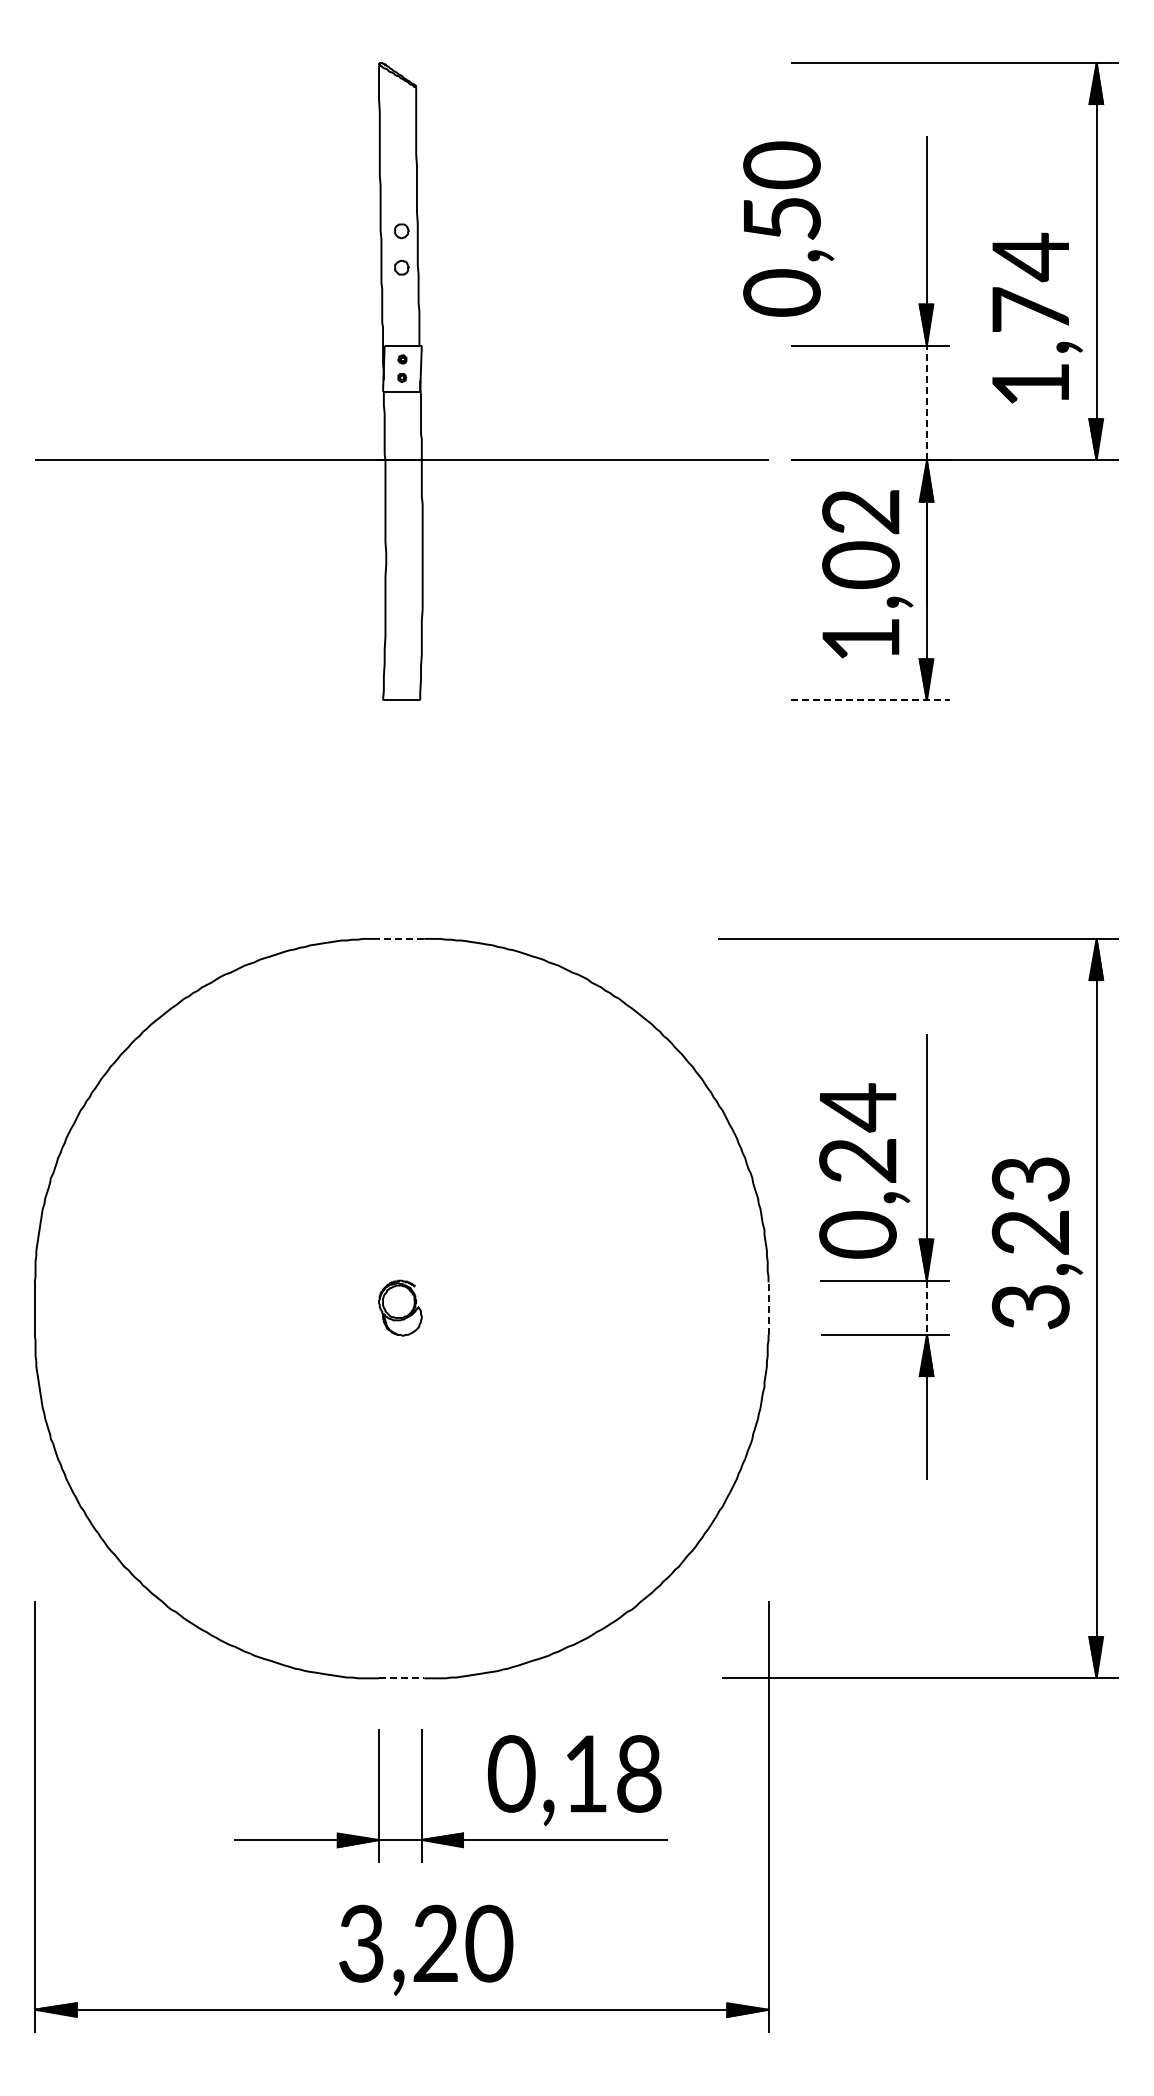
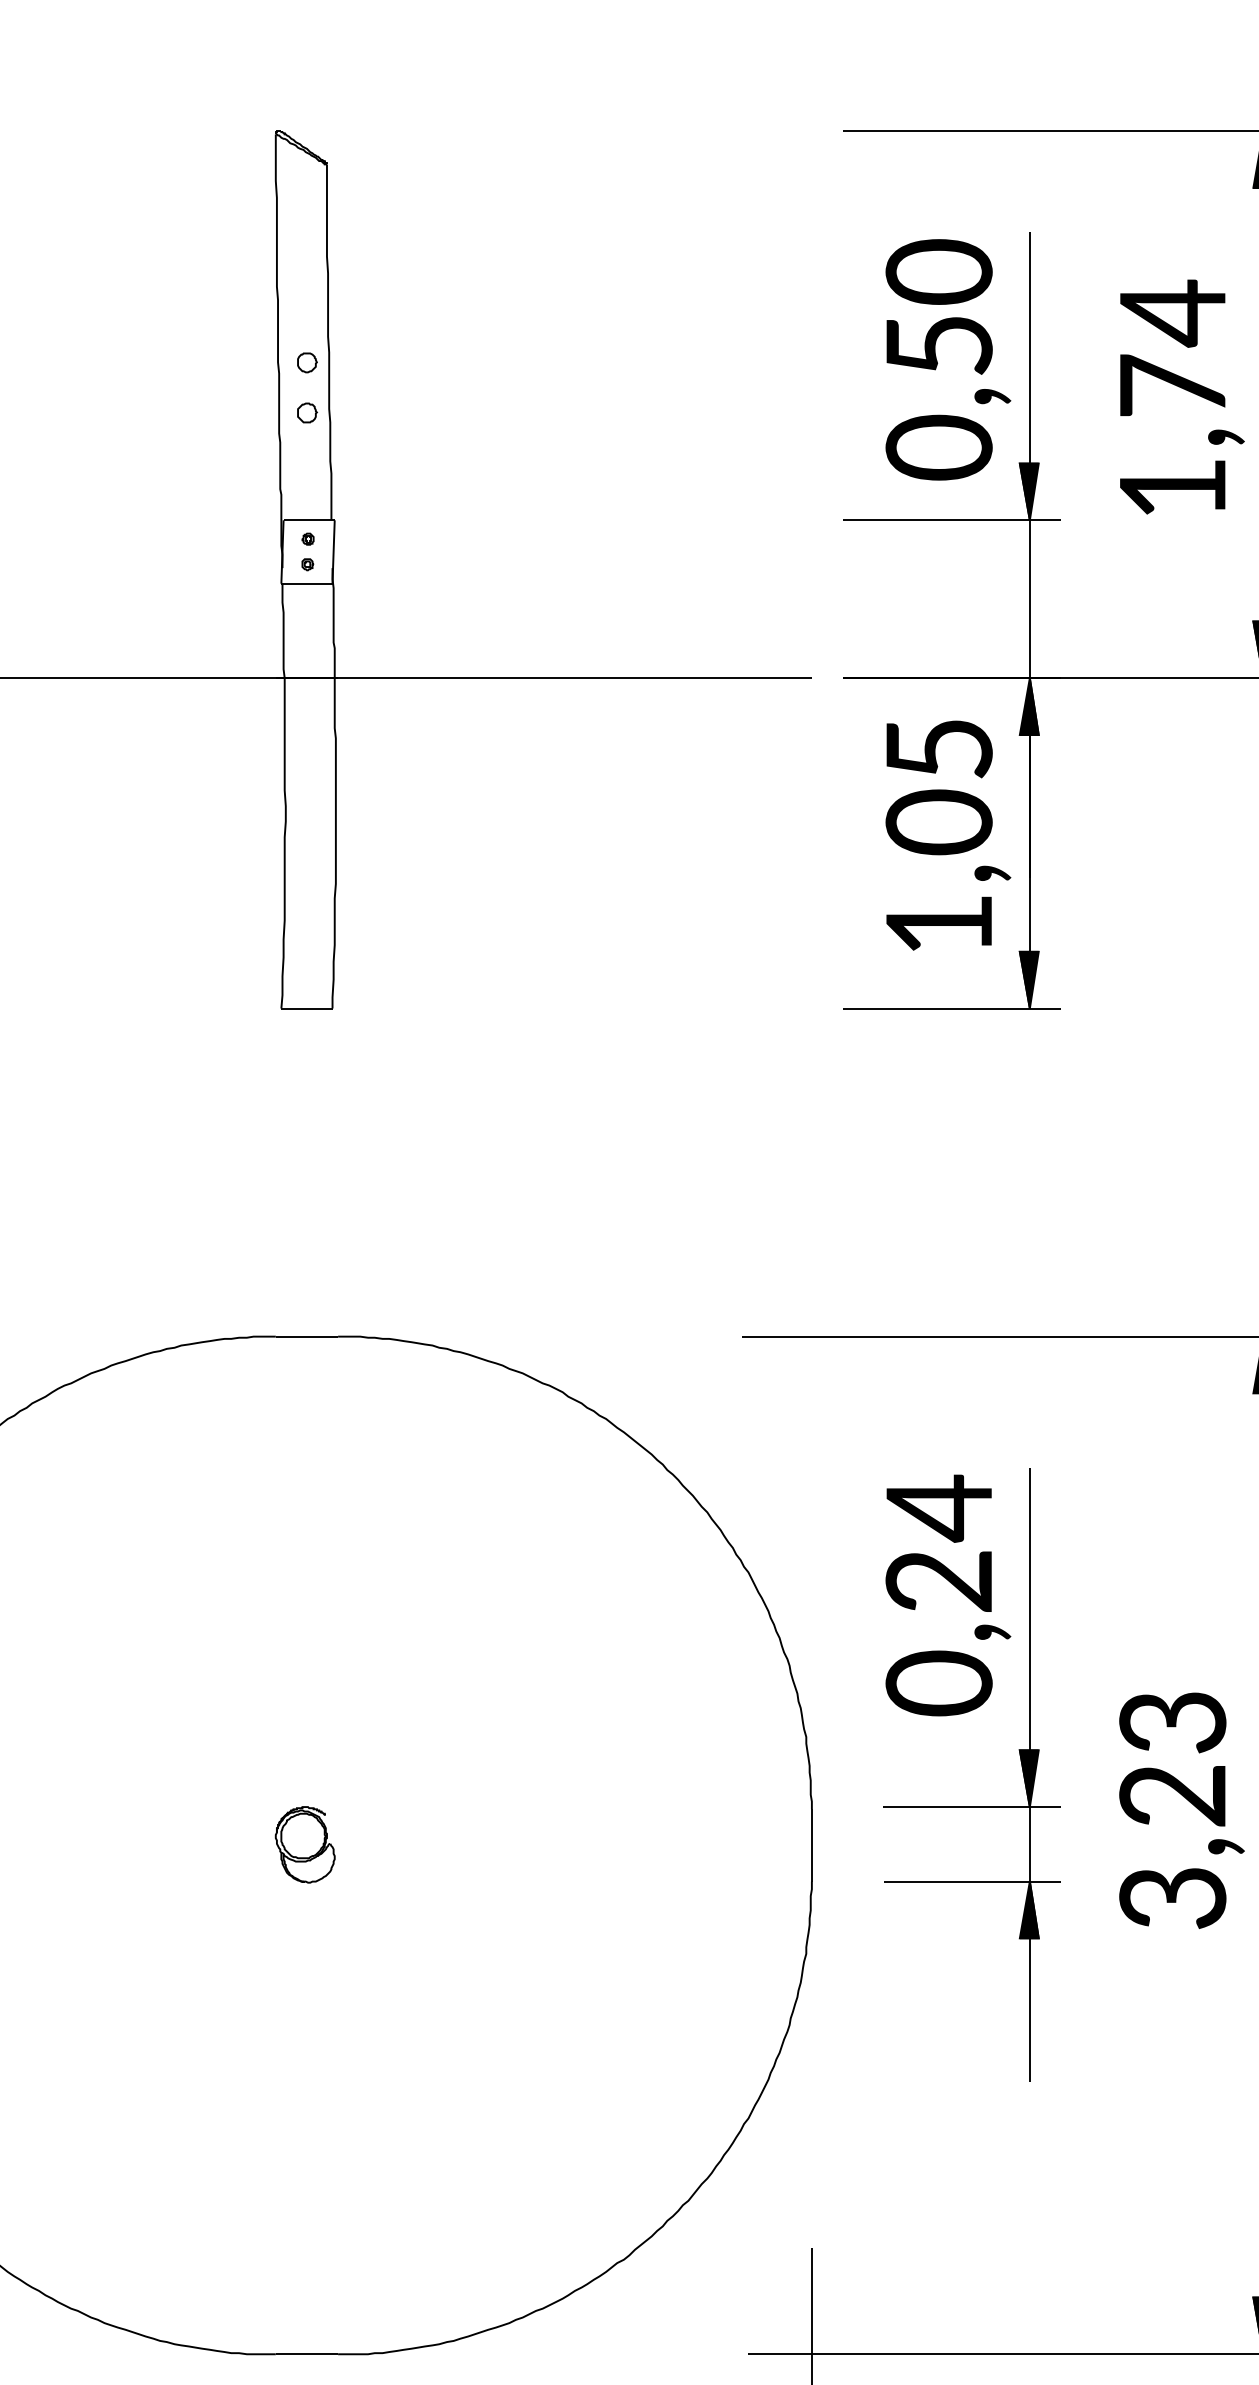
text: (788, 228) -> (948, 358), moved
text: (1037, 317) -> (1182, 396), moved
line: (926, 402) -> (1029, 598), dashed -> solid
text: (860, 512) -> (938, 749), 1,02 -> 1,05
line: (870, 700) -> (952, 1008), dashed -> solid
line: (401, 938) -> (306, 1336), dashed -> solid
text: (864, 1170) -> (948, 1594), moved
text: (1037, 1243) -> (1182, 1810), moved
line: (768, 1308) -> (811, 1845), dashed -> solid
line: (926, 1308) -> (1029, 1845), dashed -> solid
line: (401, 1678) -> (306, 2354), dashed -> solid

